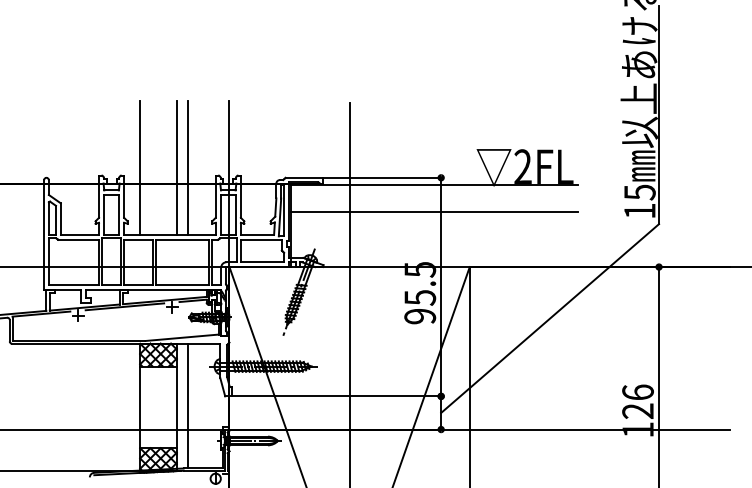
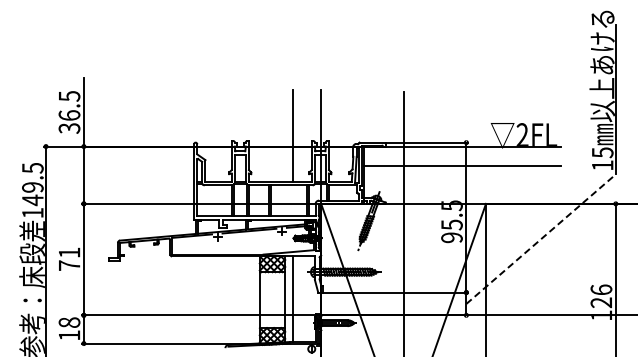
line: (139, 167) -> (259, 135), removed
line: (177, 167) -> (285, 135), removed
line: (550, 318) -> (541, 239), solid -> dashed

